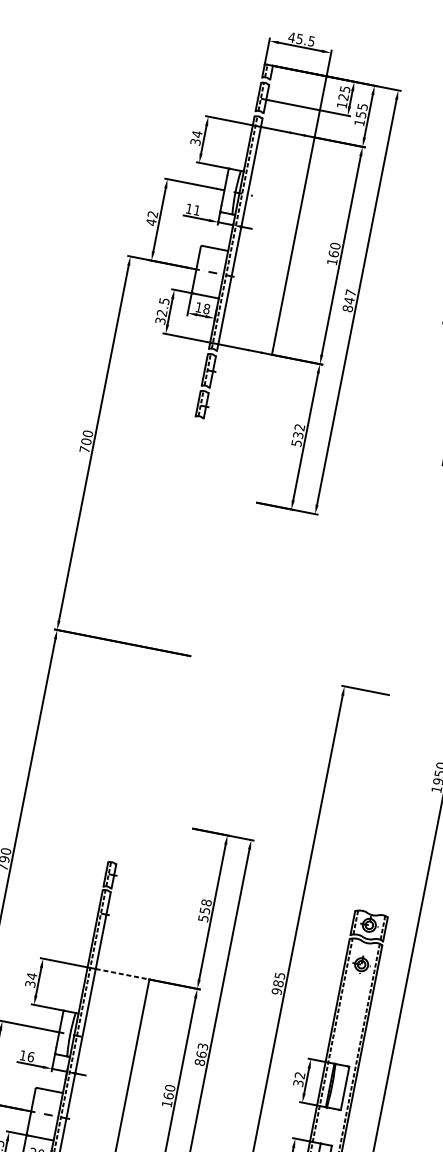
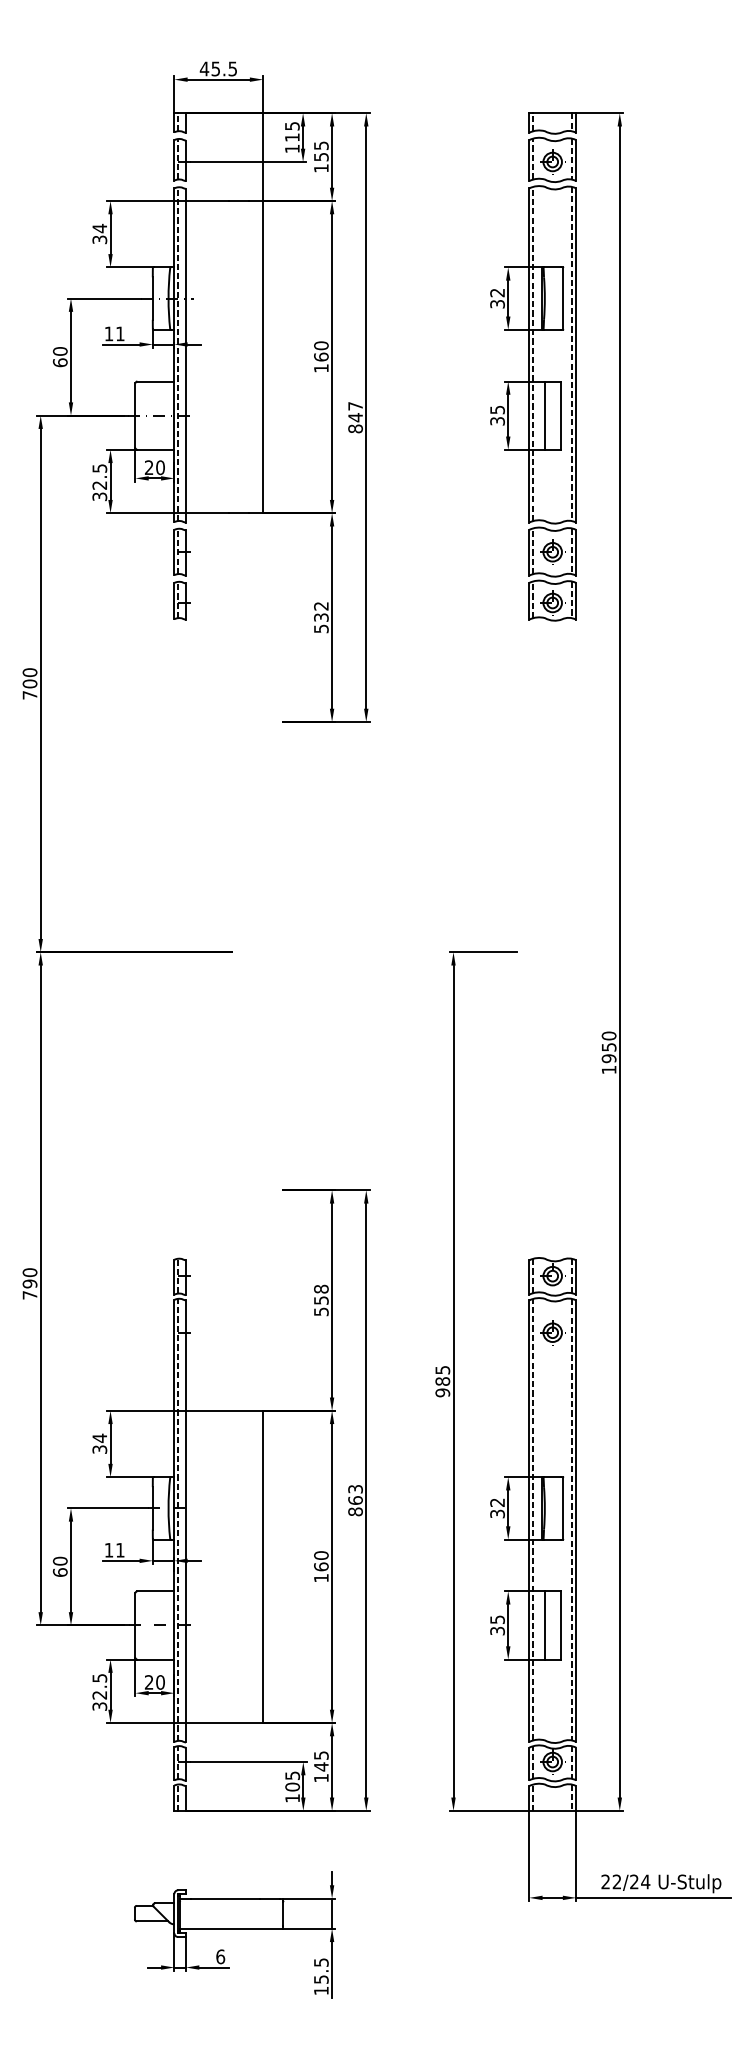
text: (343, 97) -> (292, 137), 125 -> 115
text: (151, 218) -> (59, 357), 42 -> 60
text: (202, 308) -> (154, 467), 18 -> 20
line: (122, 974) -> (224, 1410), dashed -> solid
text: (31, 1056) -> (120, 1549), 16 -> 11

